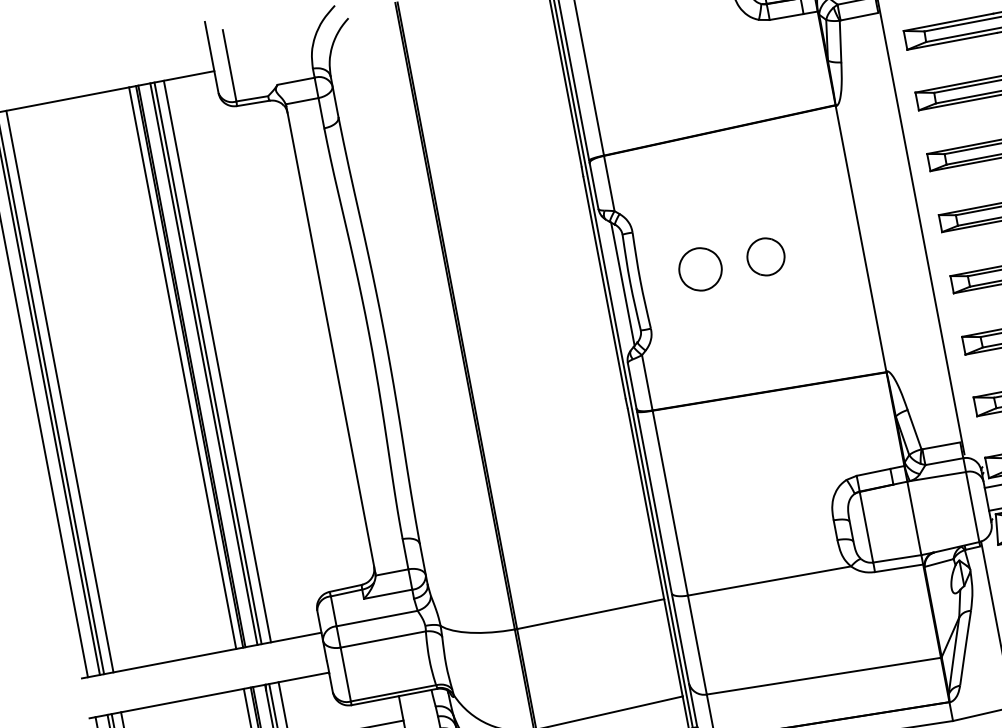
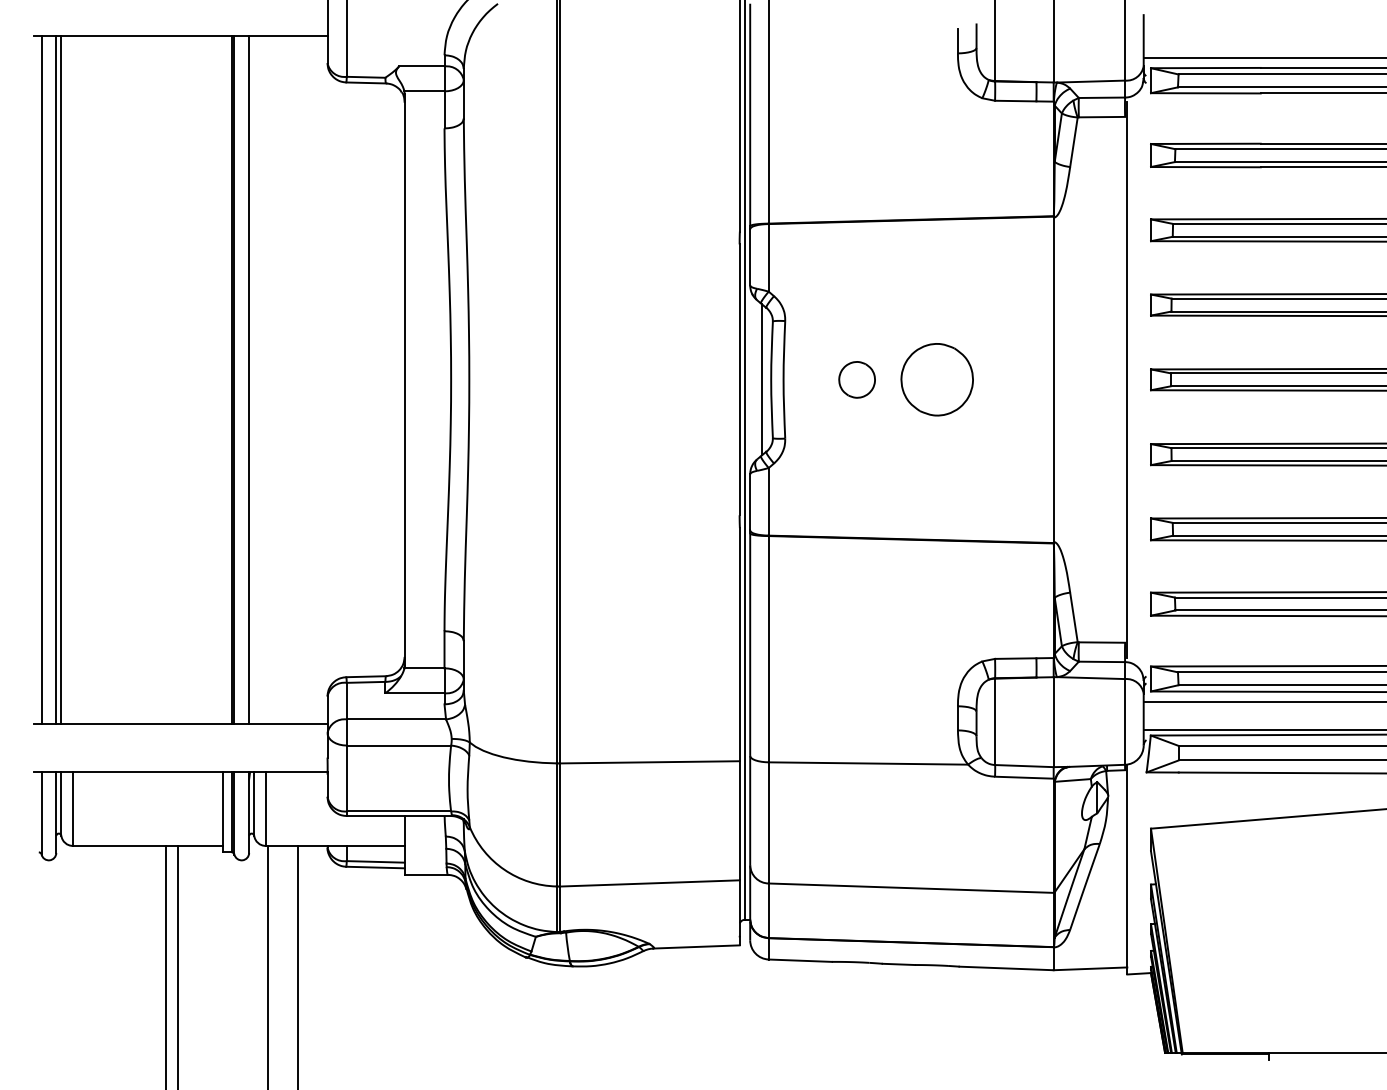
part: (766, 256) -> (937, 379), size x1.6
part: (699, 269) -> (856, 379), size x0.7
line: (217, 361) -> (265, 379), removed
line: (208, 363) -> (254, 379), removed
line: (182, 367) -> (223, 379), removed
line: (59, 391) -> (72, 379), removed

